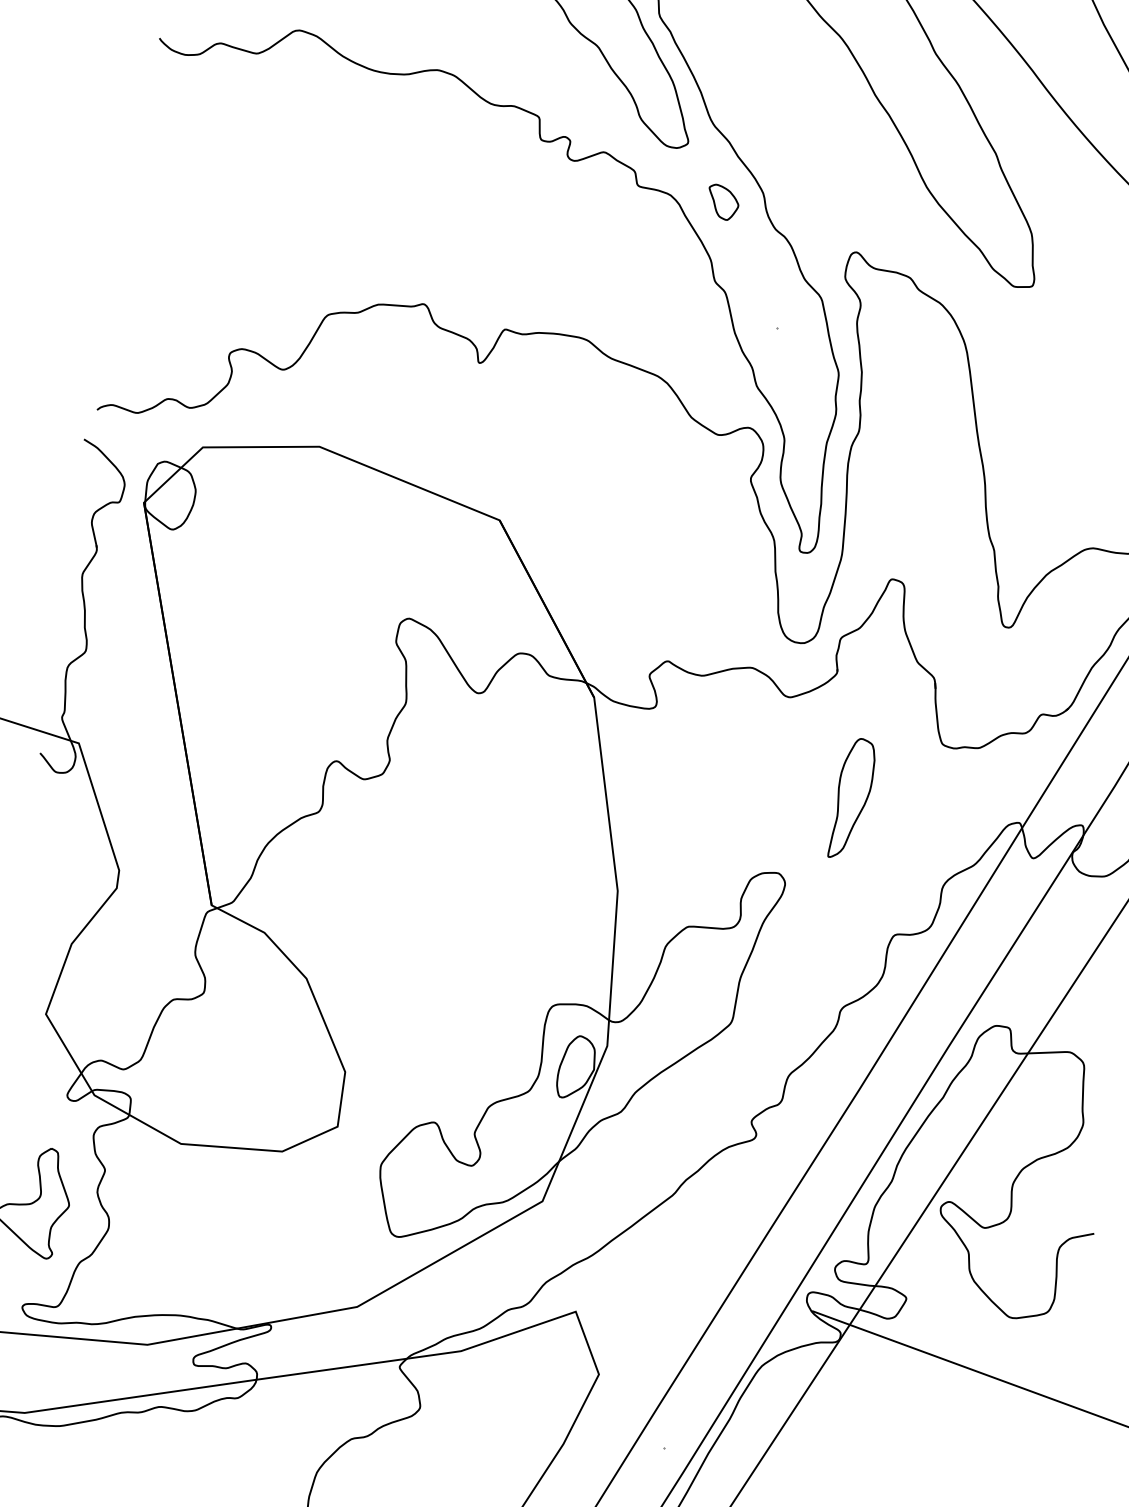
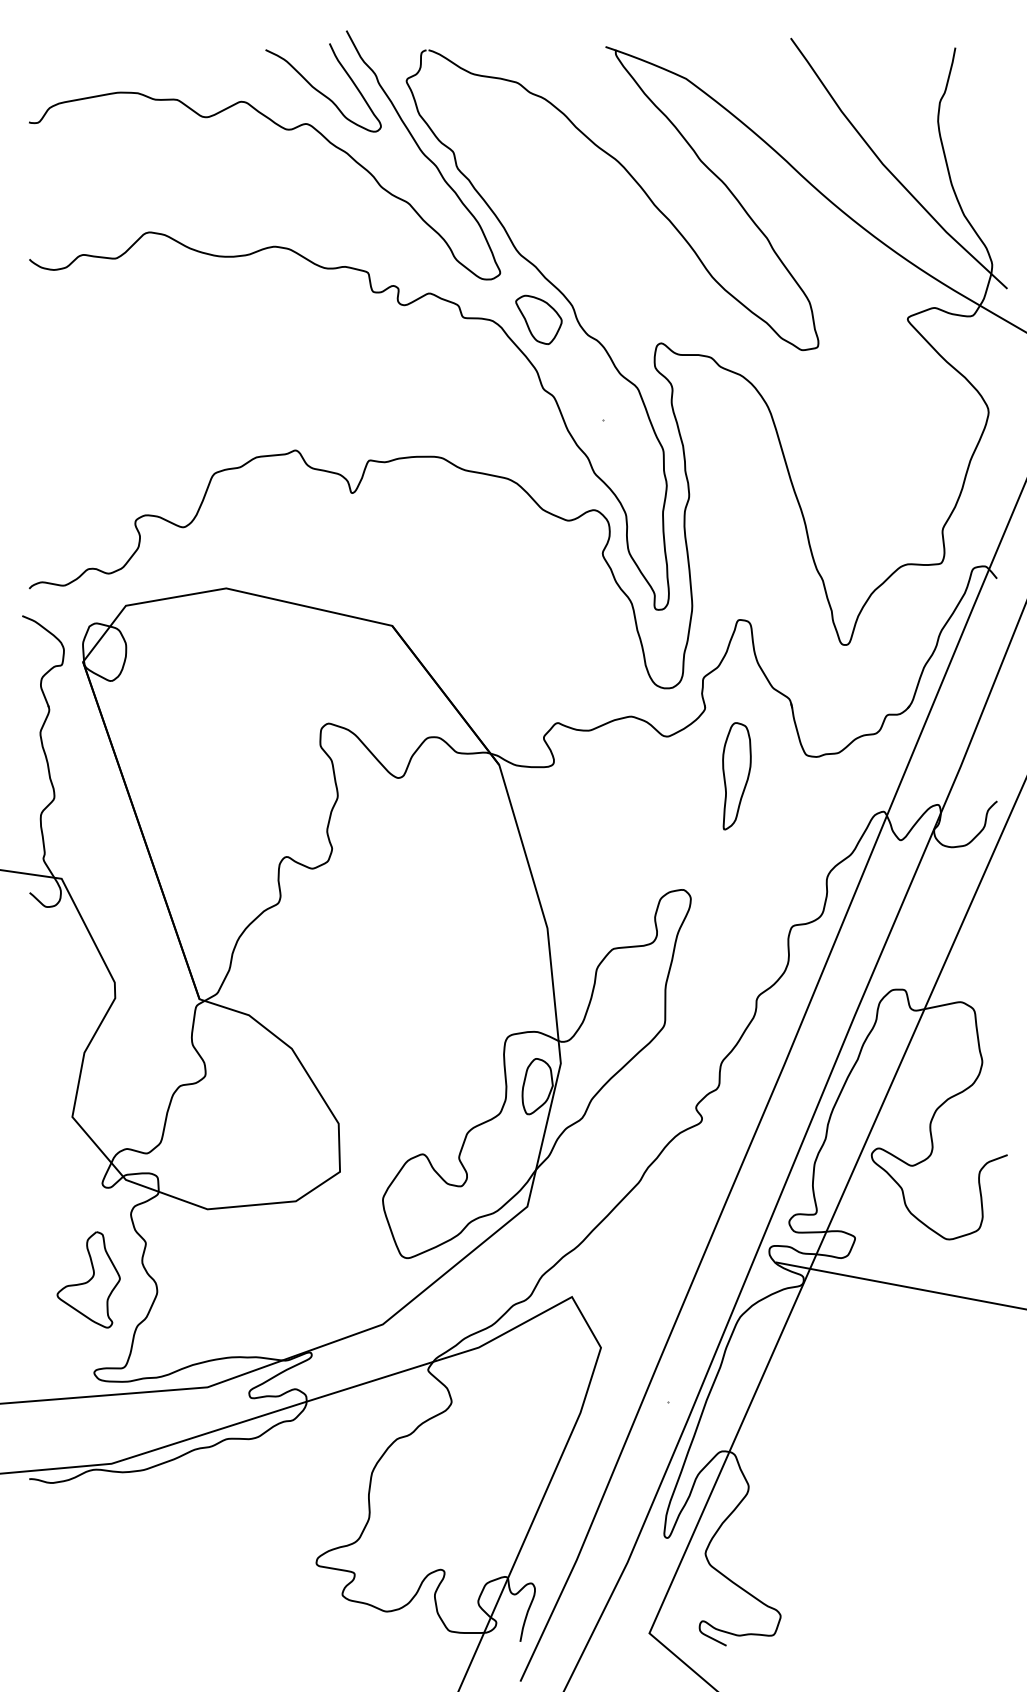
part: (722, 202) -> (538, 319), size x1.67
part: (852, 799) -> (736, 776), moved

